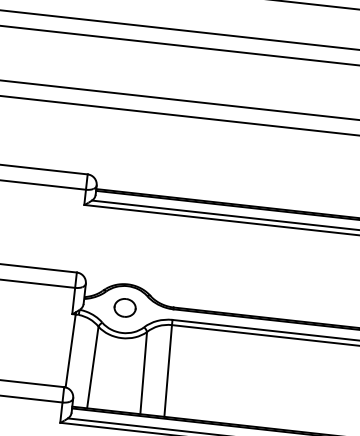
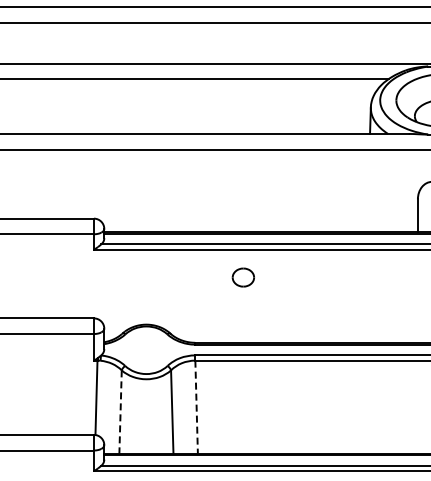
part: (124, 307) -> (242, 277), moved
line: (92, 367) -> (120, 411), solid -> dashed
line: (168, 371) -> (196, 407), solid -> dashed

